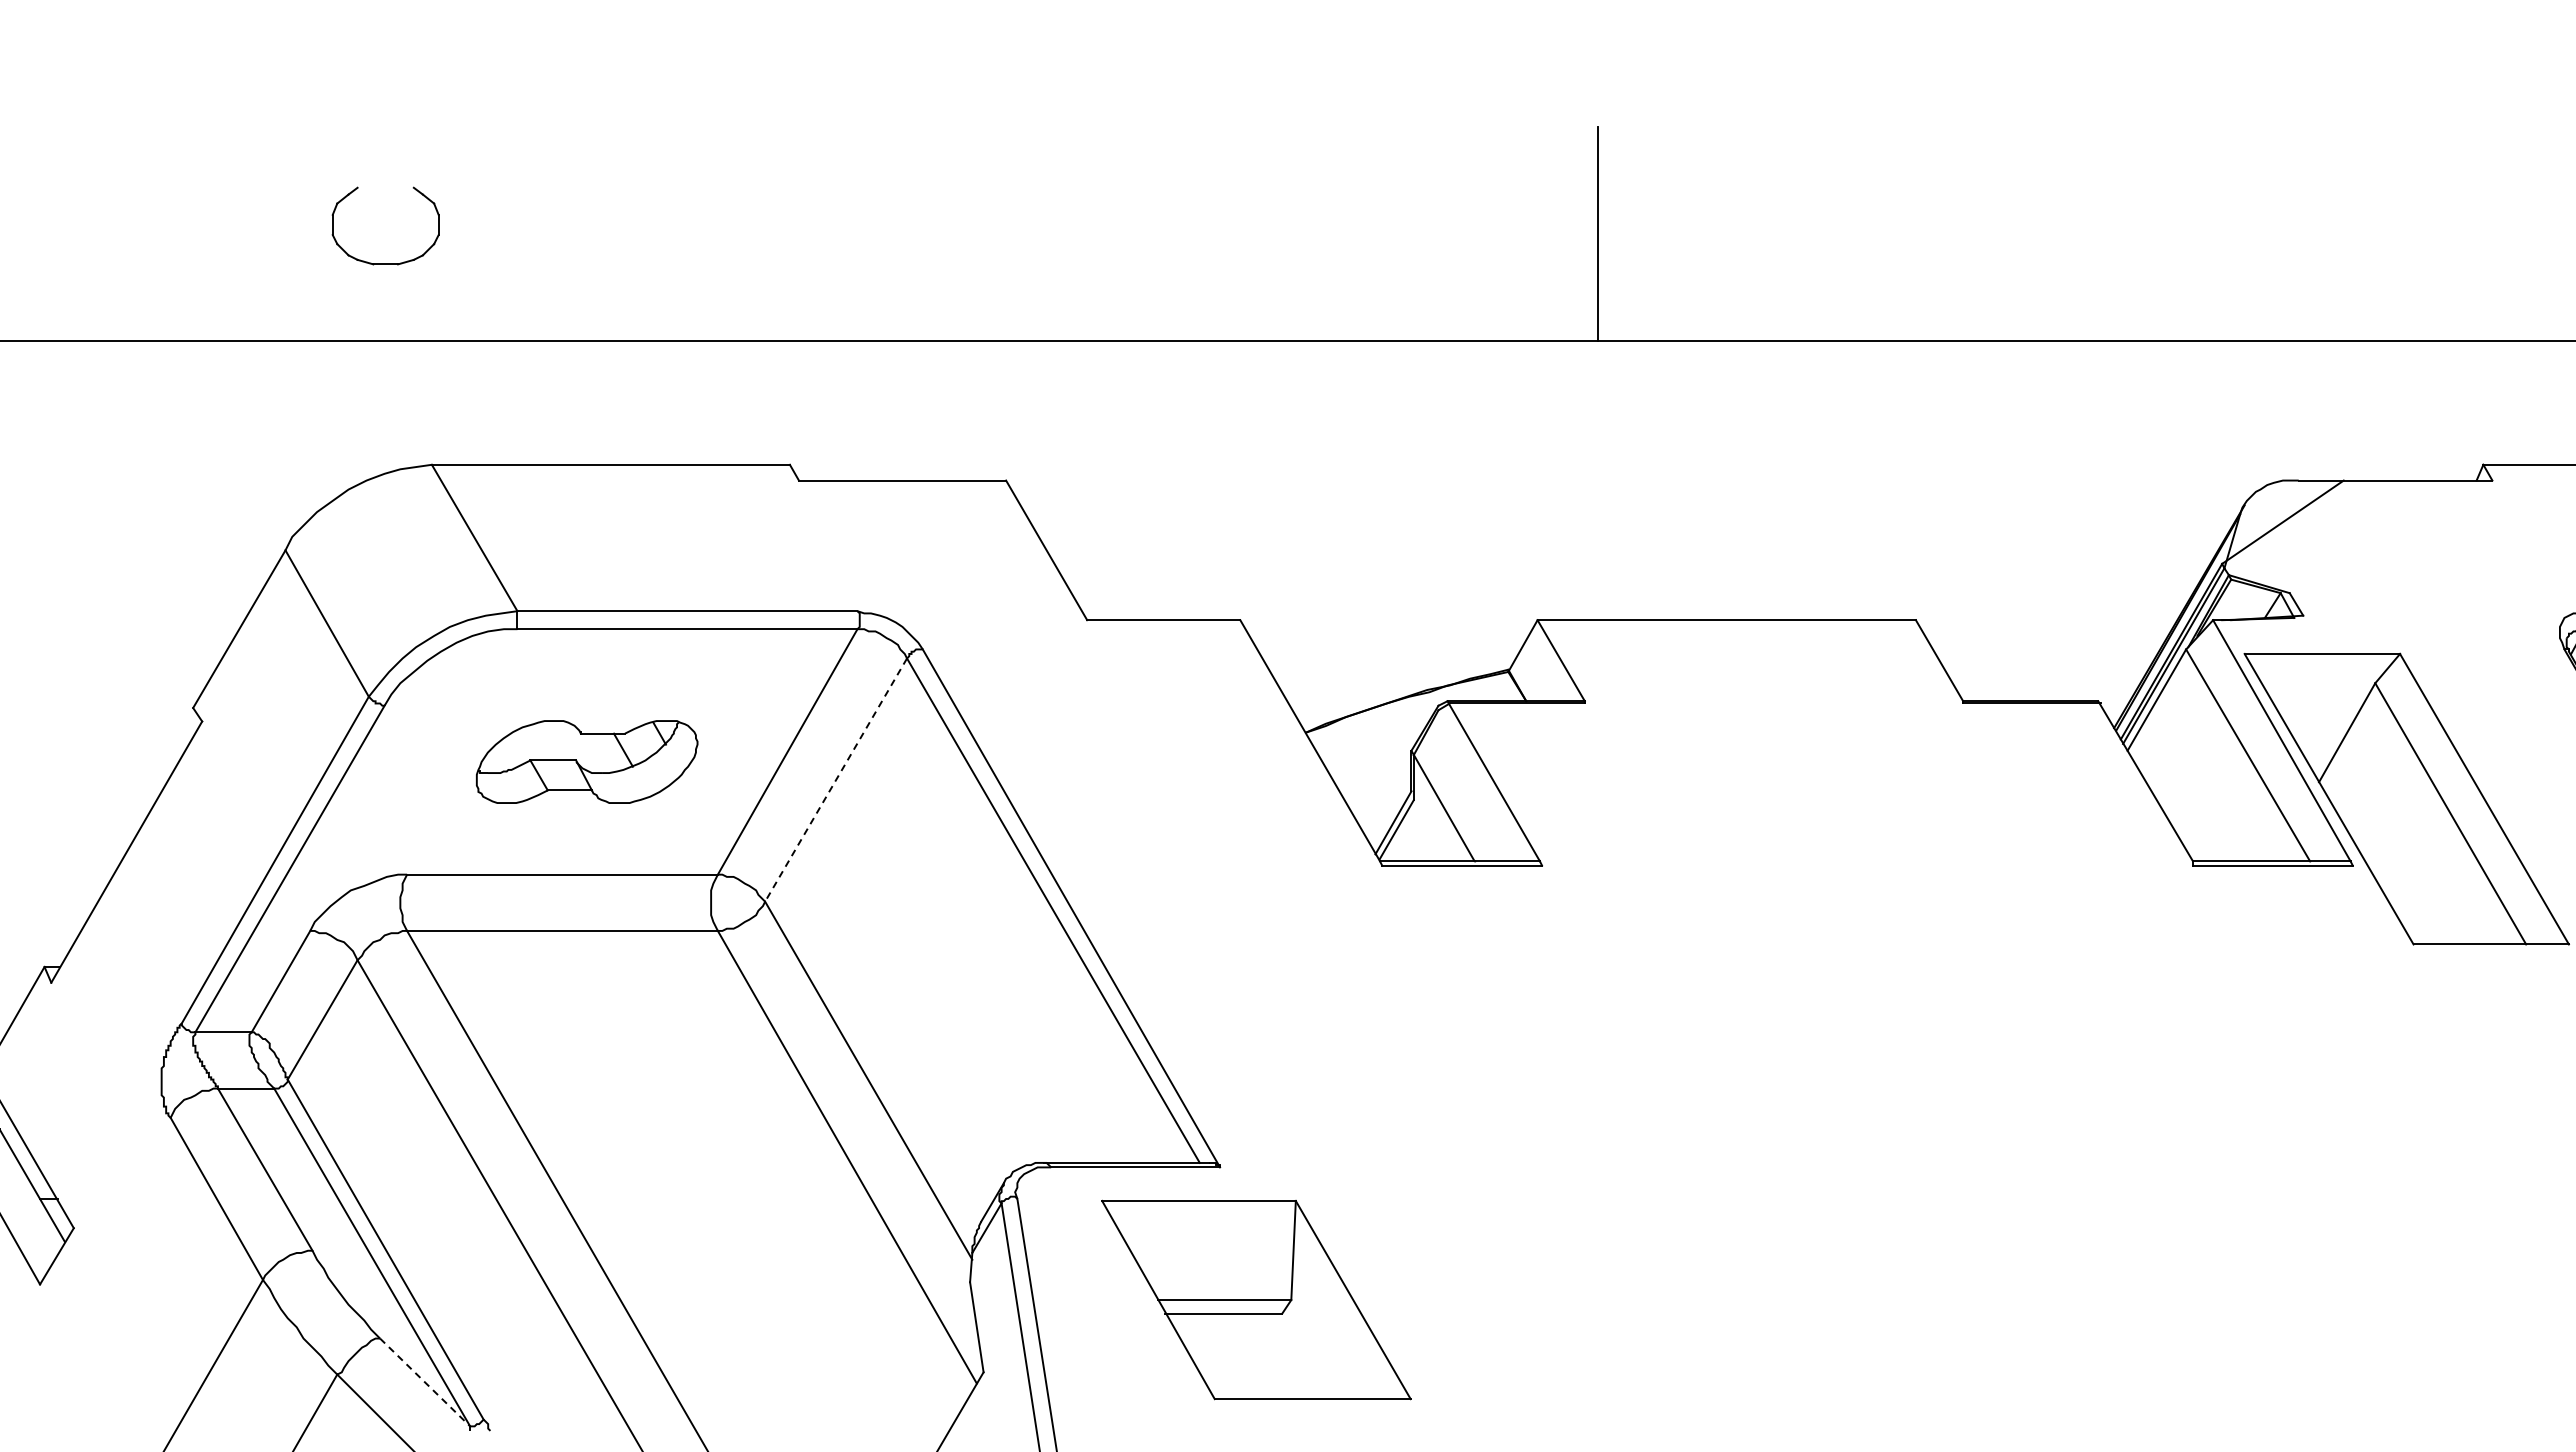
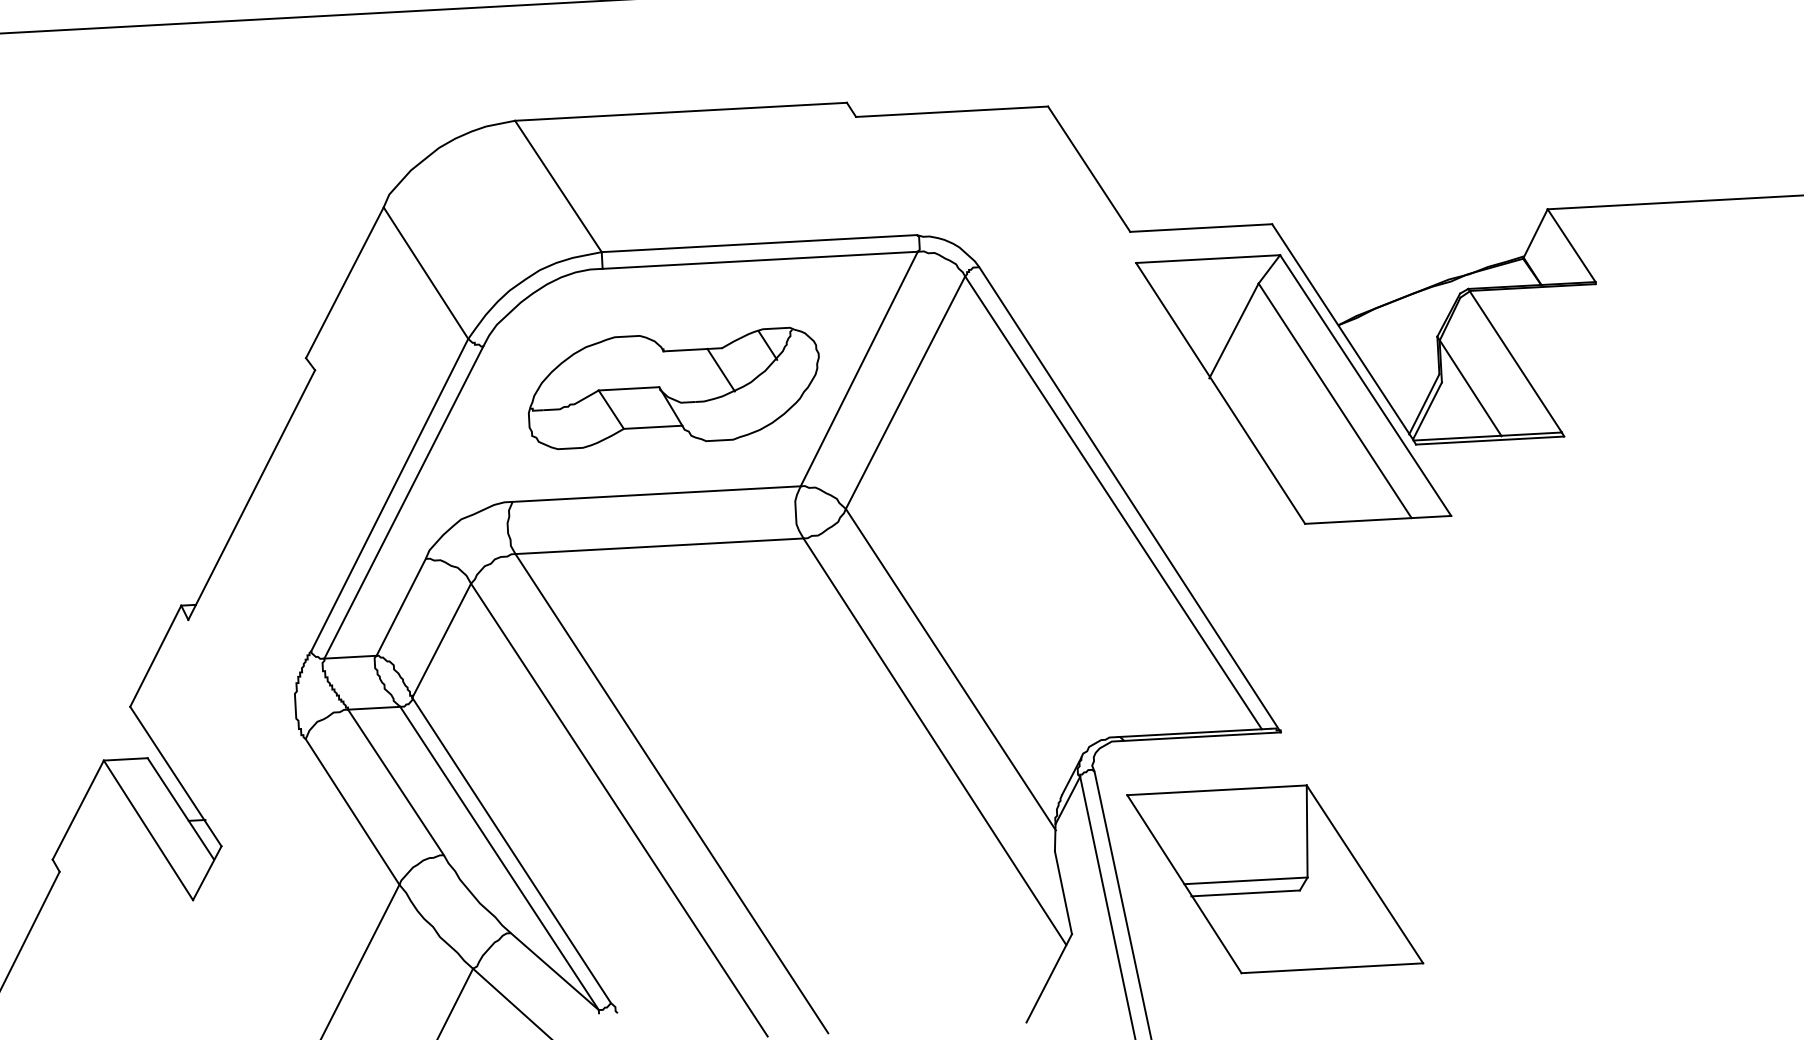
part: (586, 761) -> (673, 388), size x1.43
line: (836, 780) -> (905, 393), dashed -> solid
part: (1253, 798) -> (1293, 388), added
part: (1256, 1299) -> (1275, 878), moved
line: (425, 1382) -> (555, 971), dashed -> solid

